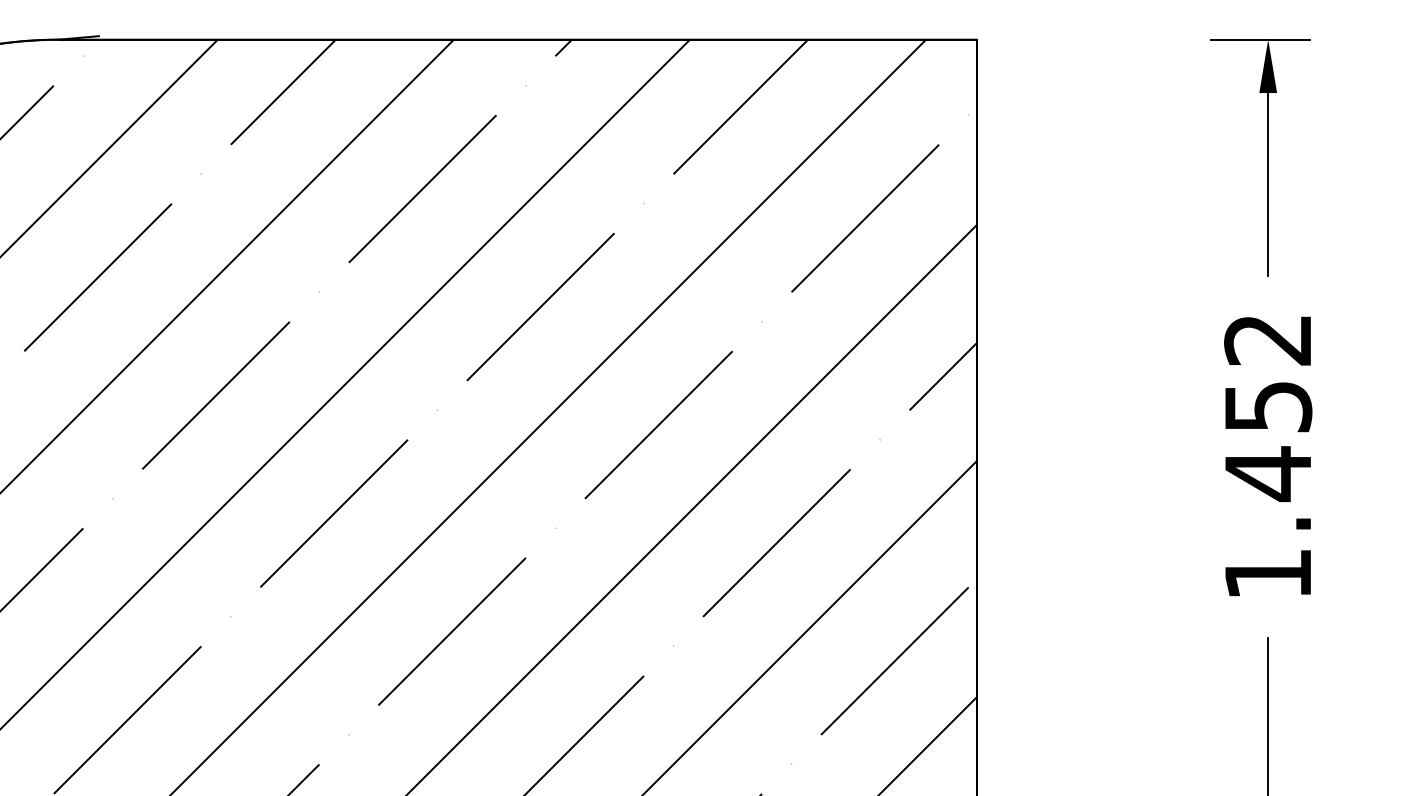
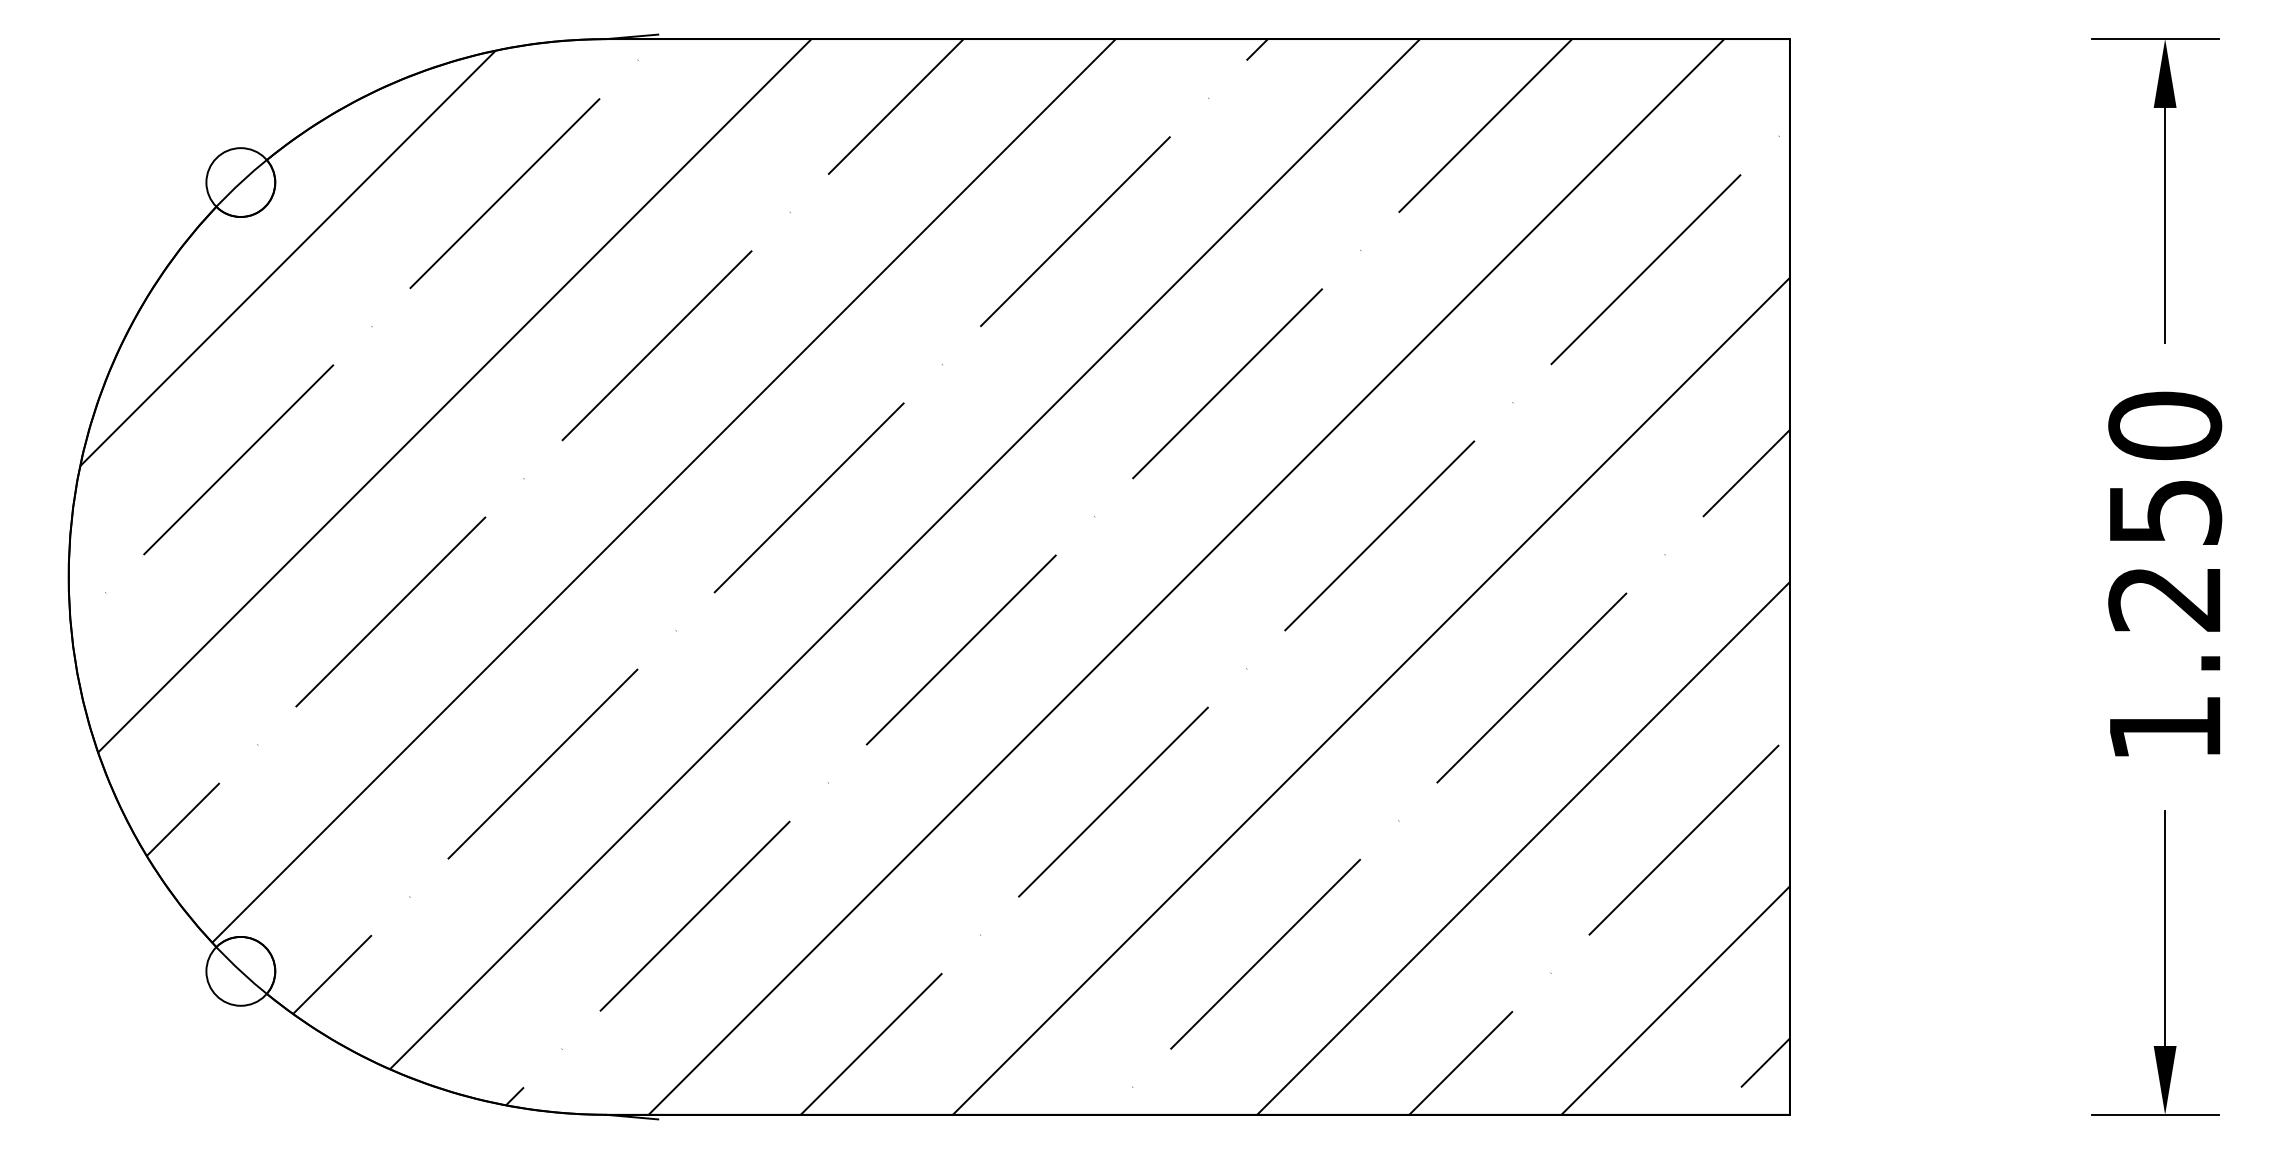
text: (1268, 407) -> (2165, 513), 1.452 -> 1.250

